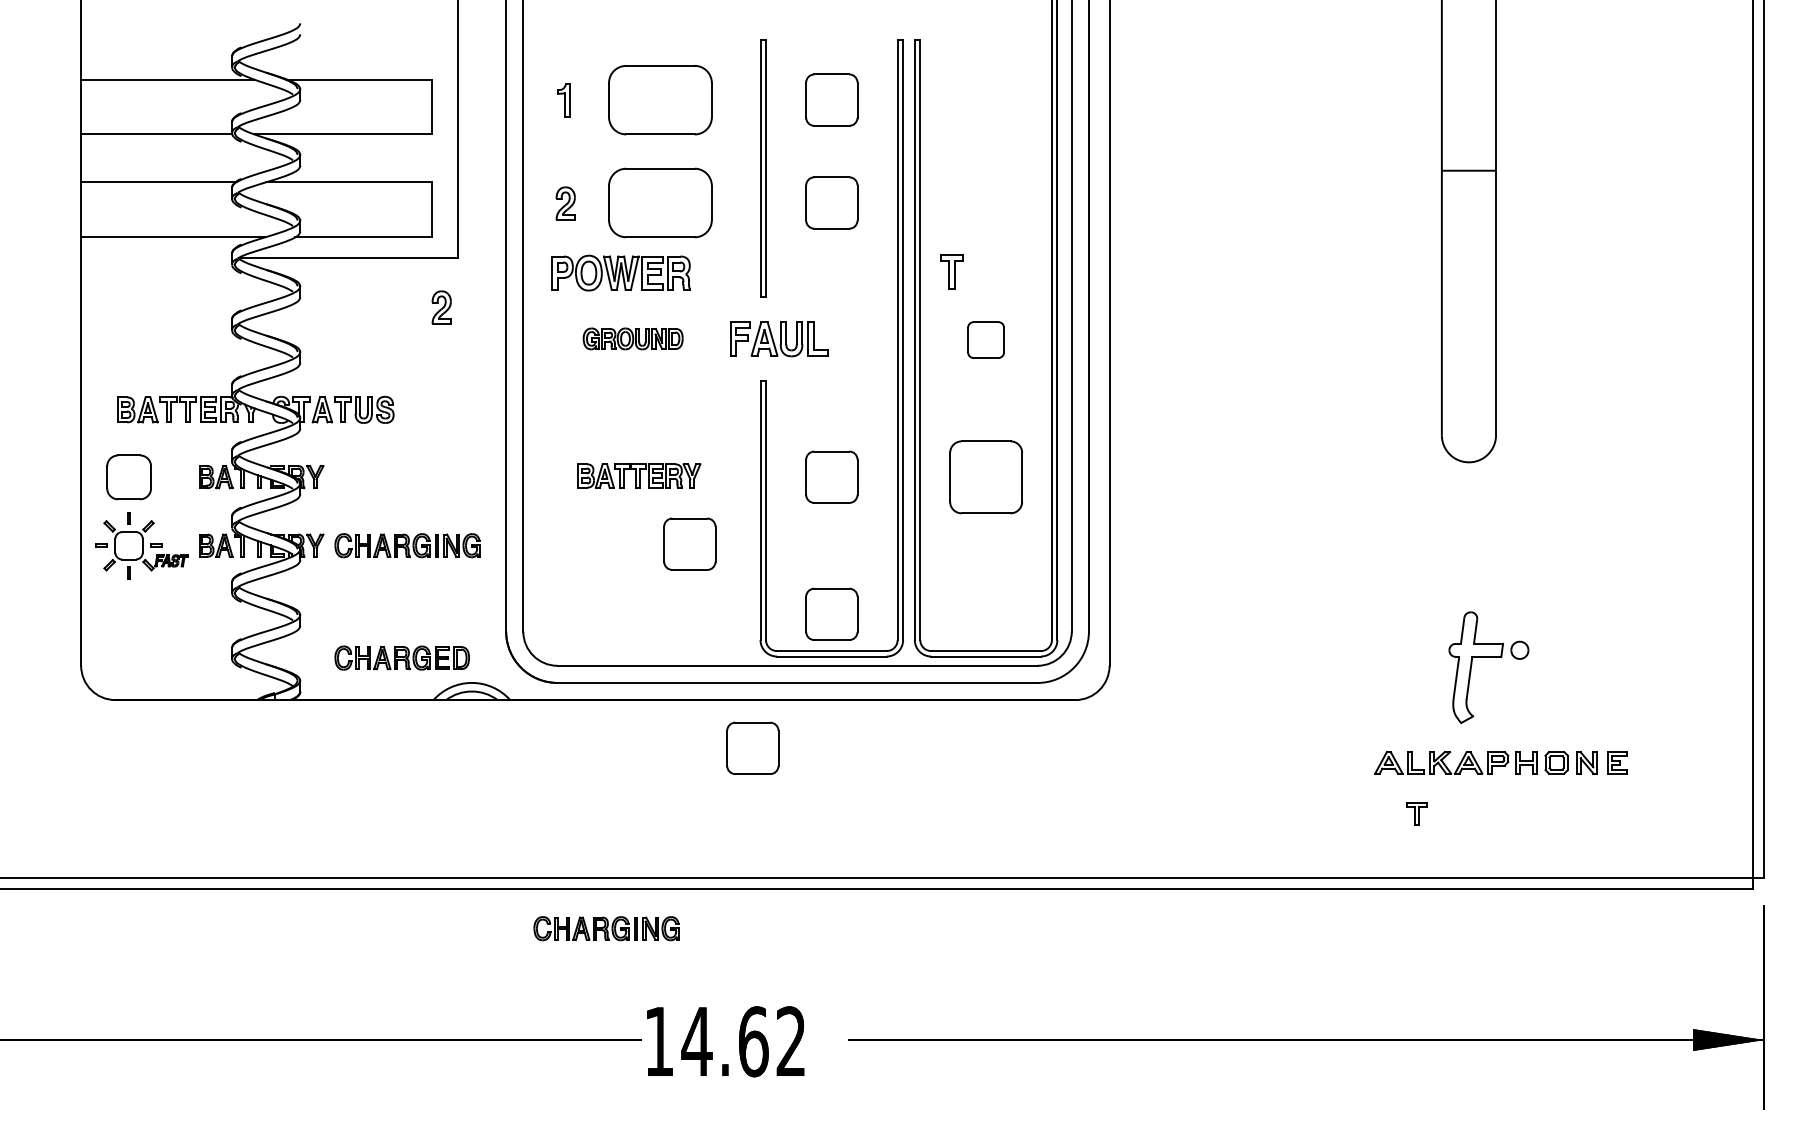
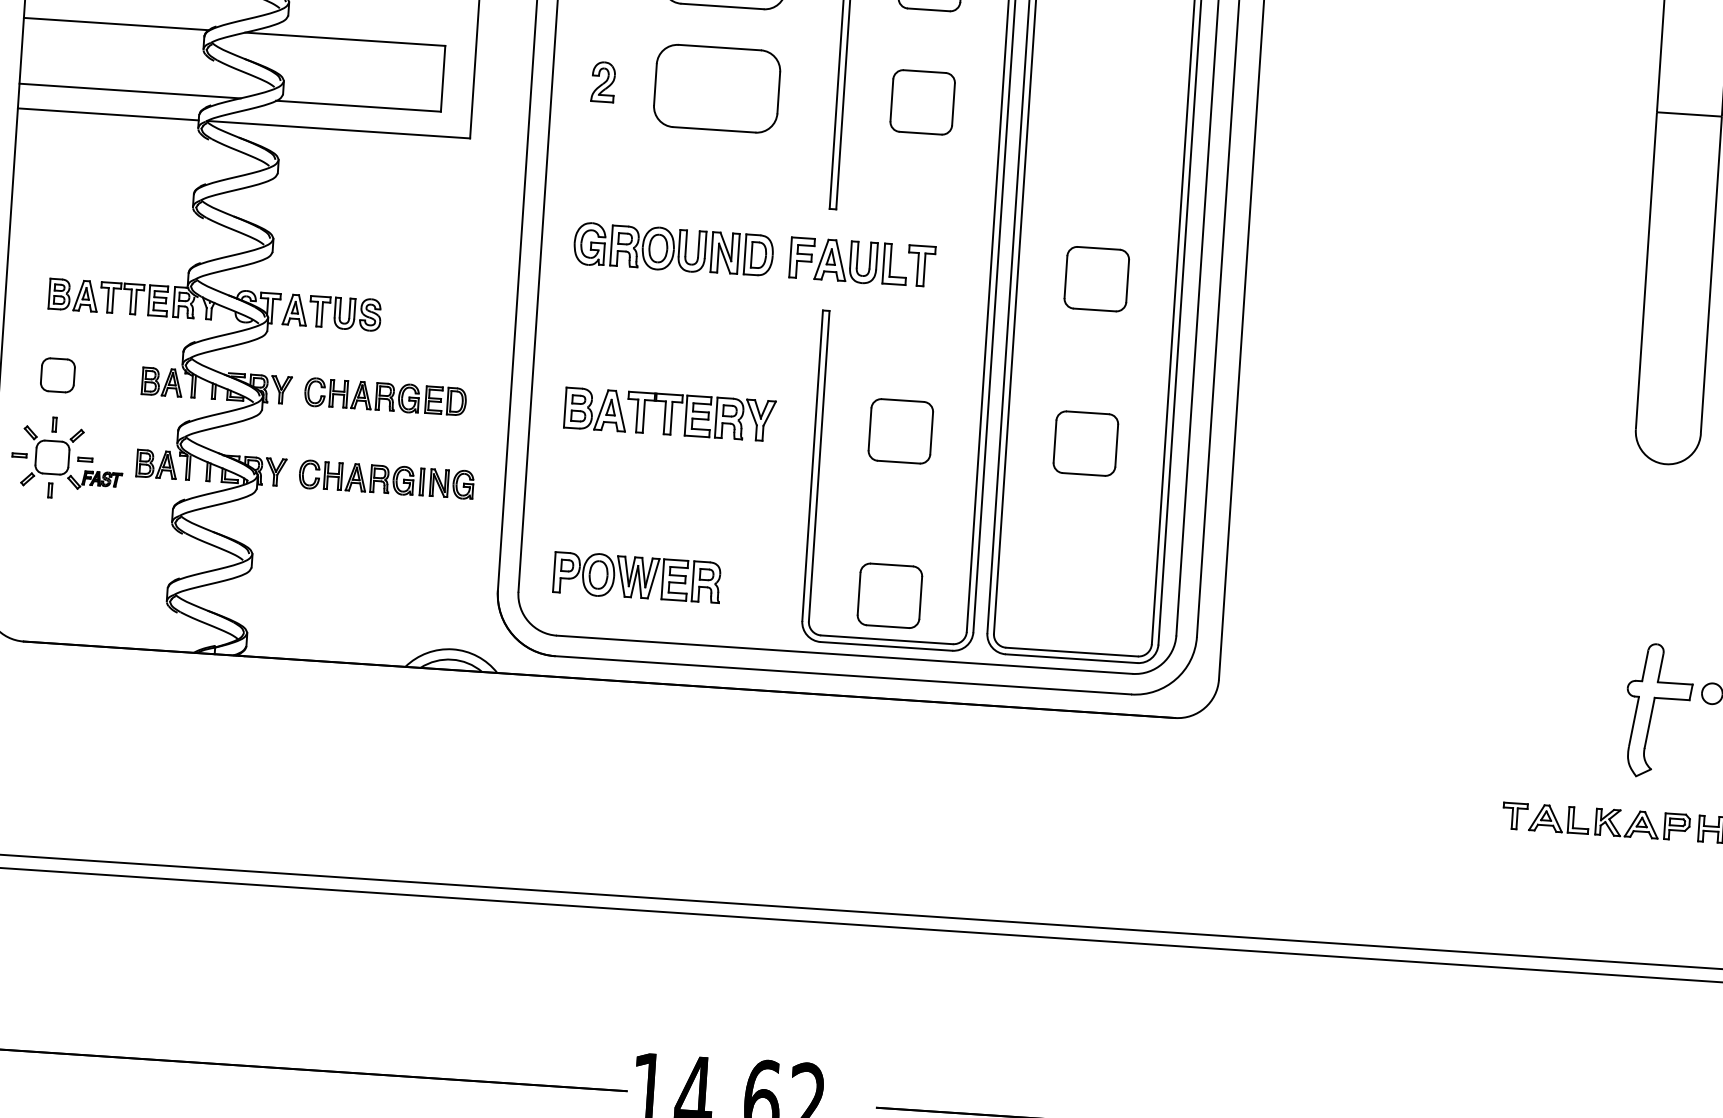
line: (156, 257) -> (108, 113), added
part: (951, 271) -> (921, 265), moved
part: (620, 272) -> (636, 576), moved
part: (441, 307) -> (446, 196), removed
part: (632, 338) -> (672, 249), size x1.67
part: (985, 339) -> (1096, 278), size x1.43
part: (639, 475) -> (670, 413), size x1.43
part: (128, 476) -> (57, 374), size x0.62
part: (985, 476) -> (1085, 442), size x0.71
part: (689, 543) -> (724, 499), removed
part: (401, 657) -> (384, 396), moved
part: (752, 747) -> (784, 749), removed
part: (1416, 813) -> (1514, 815), moved
part: (606, 928) -> (594, 954), removed

